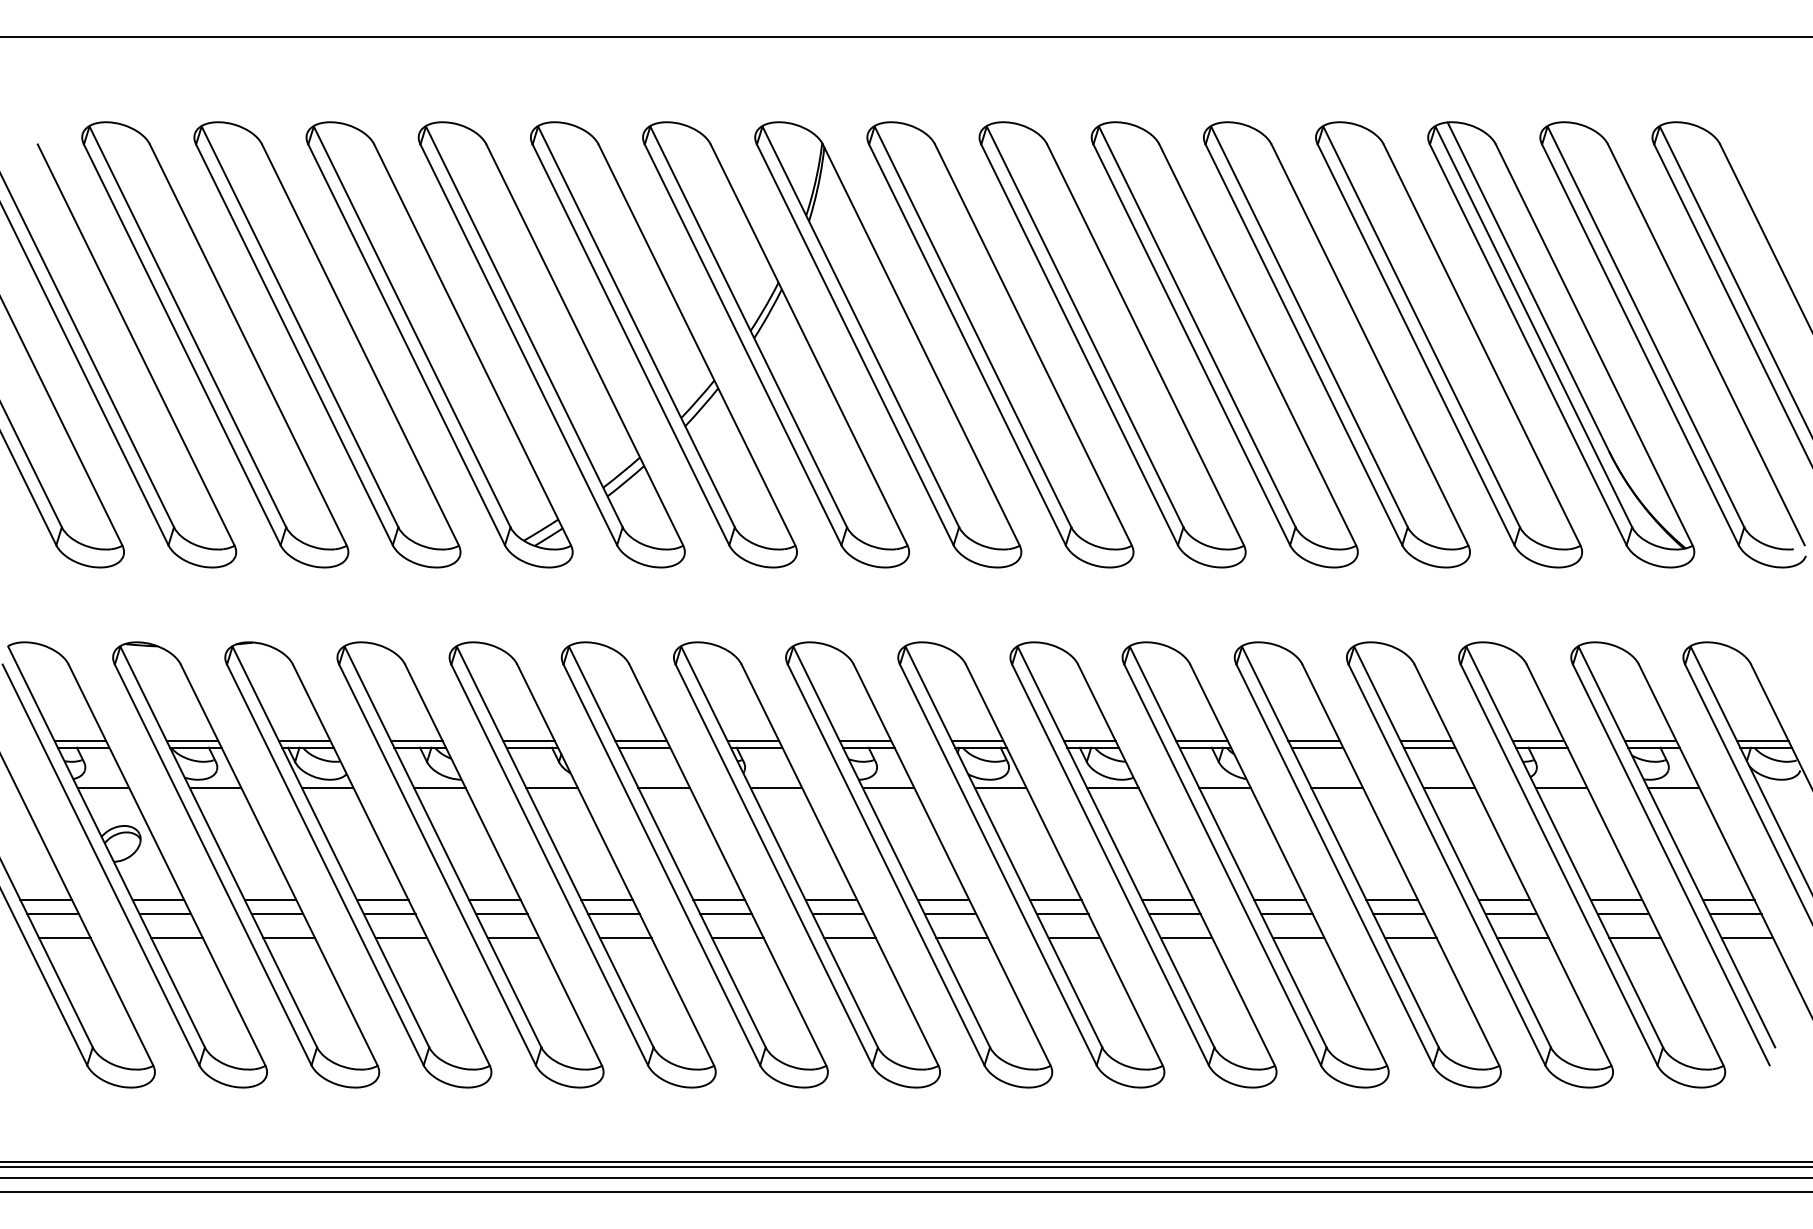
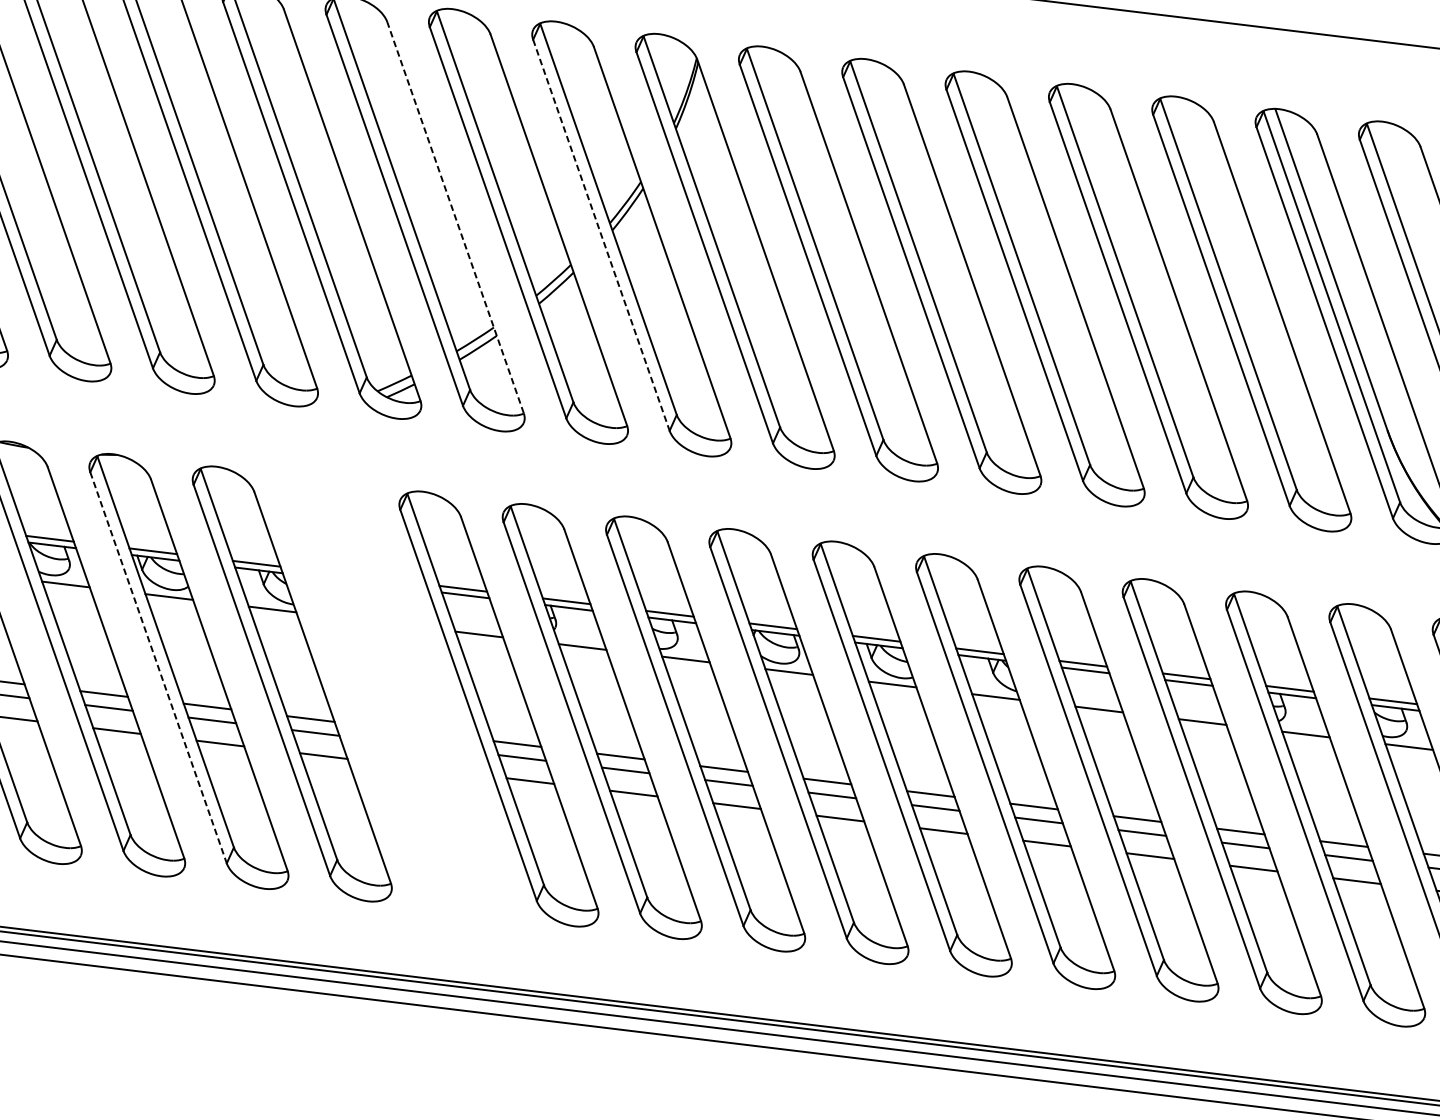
line: (584, 344) -> (455, 217), solid -> dashed
line: (743, 345) -> (601, 235), solid -> dashed
part: (582, 864) -> (395, 696), removed
line: (325, 865) -> (158, 668), solid -> dashed

